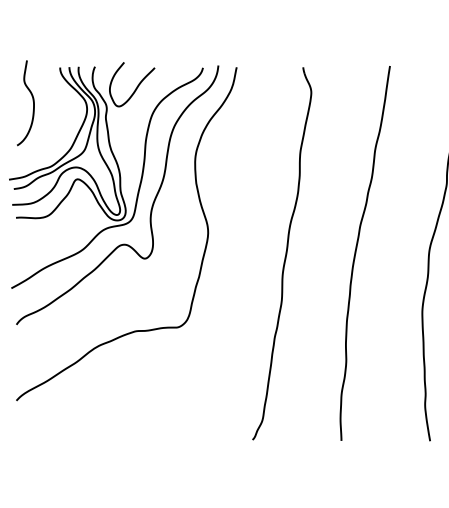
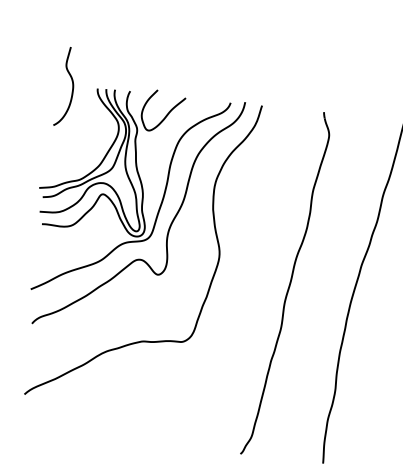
curve: (32, 101) -> (72, 85), moved

